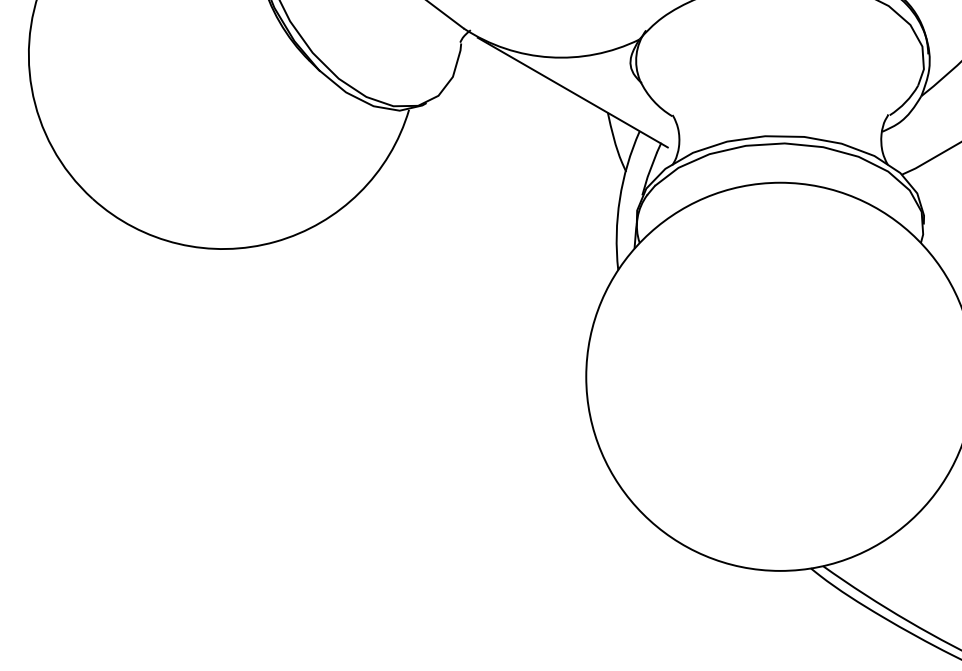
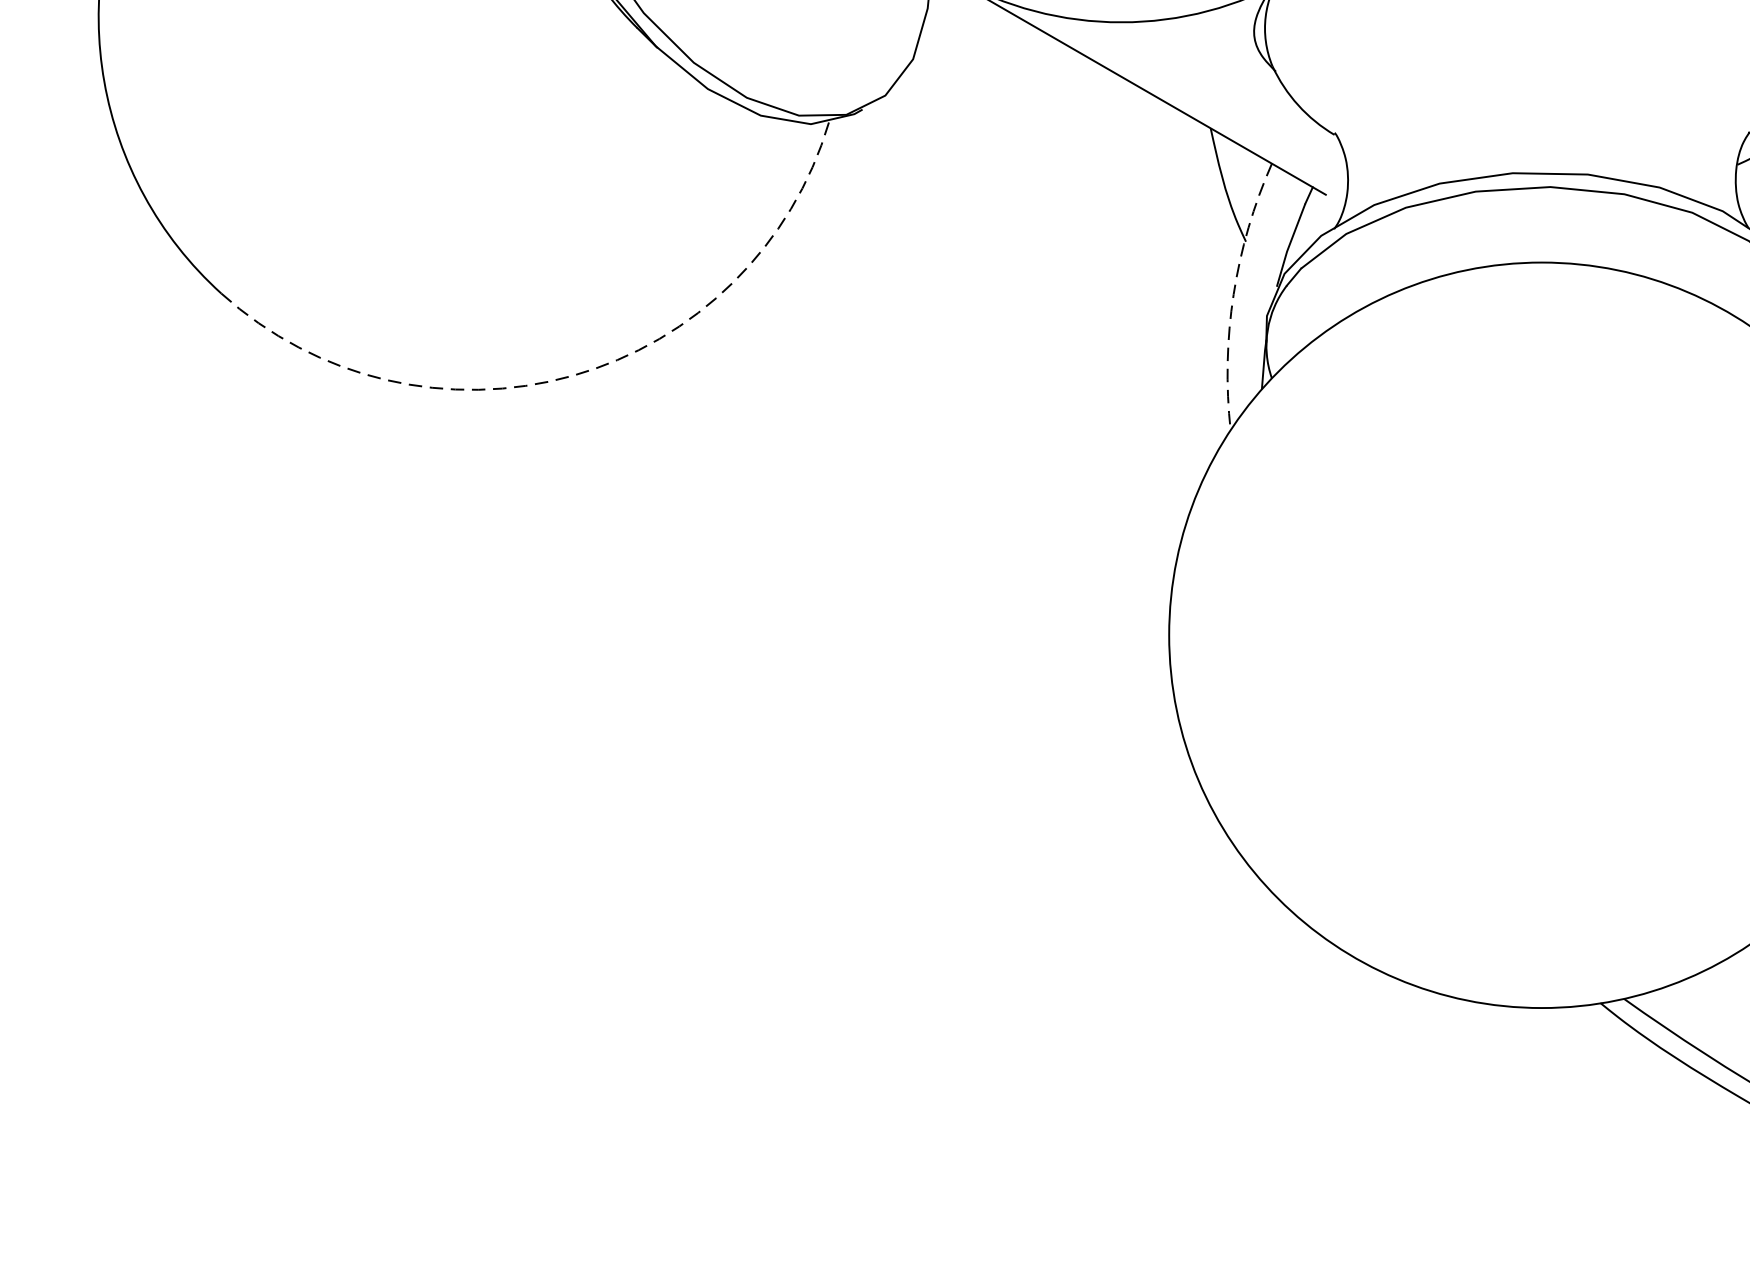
arc: (619, 199) -> (1233, 294), solid -> dashed
arc: (275, 241) -> (572, 375), solid -> dashed

